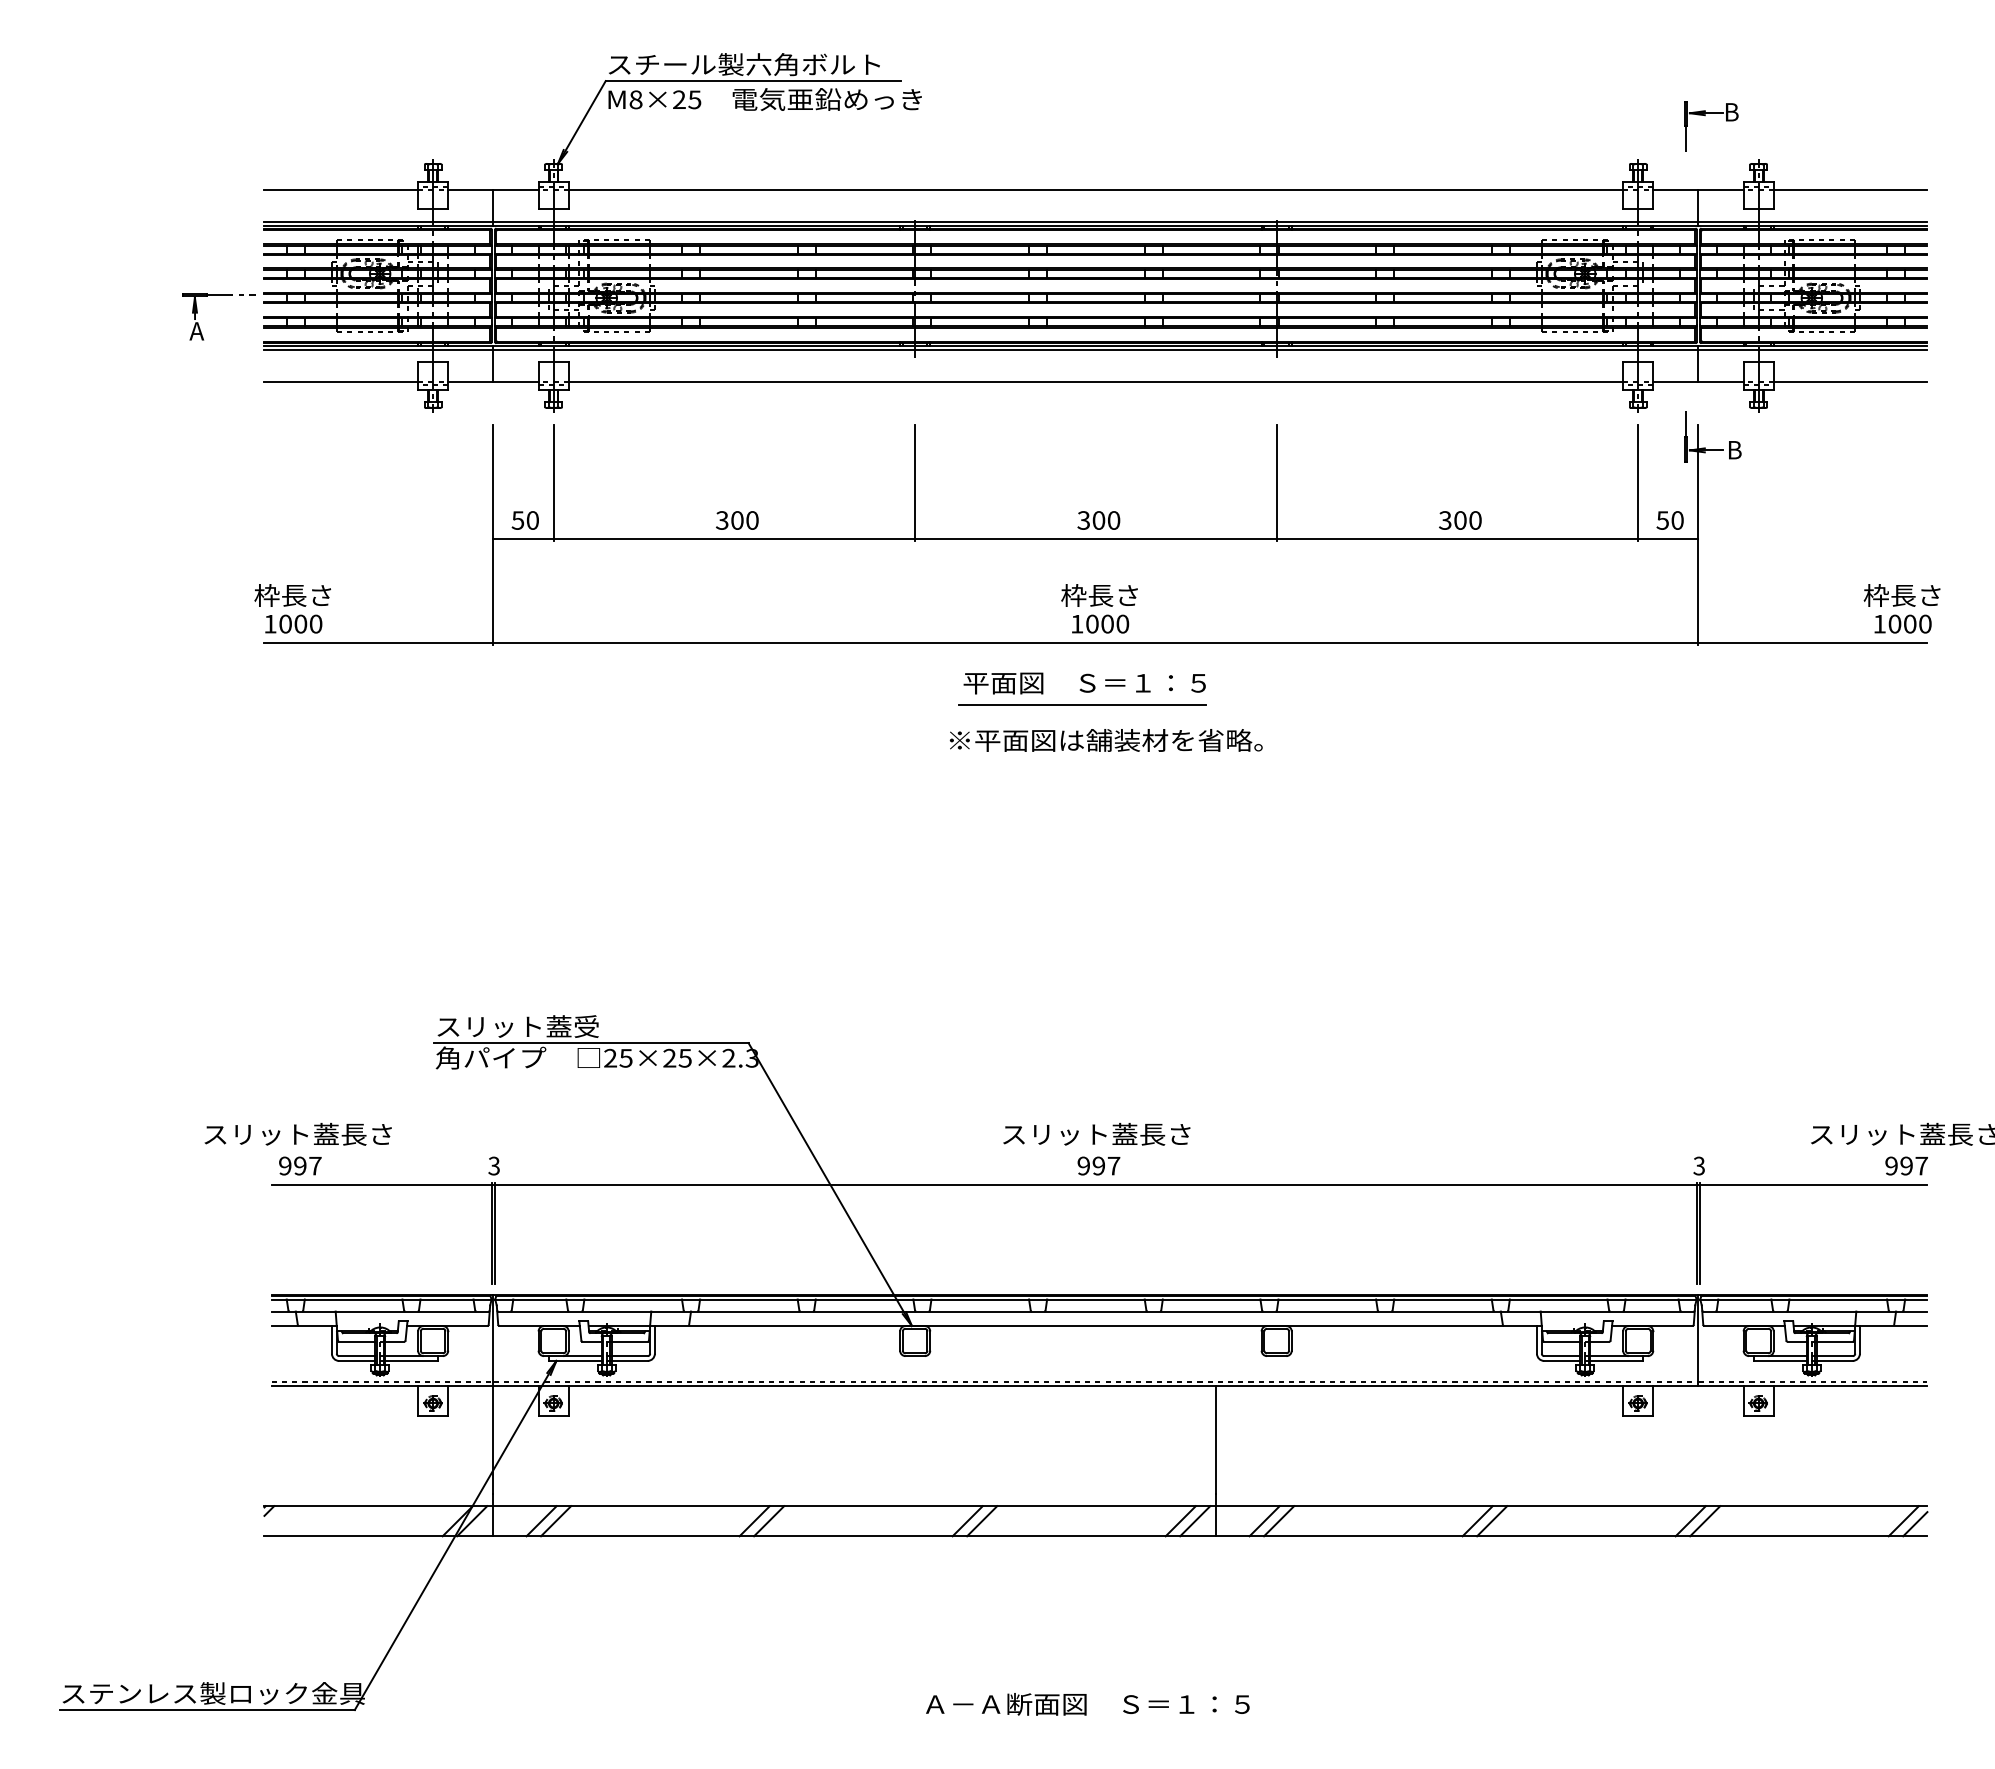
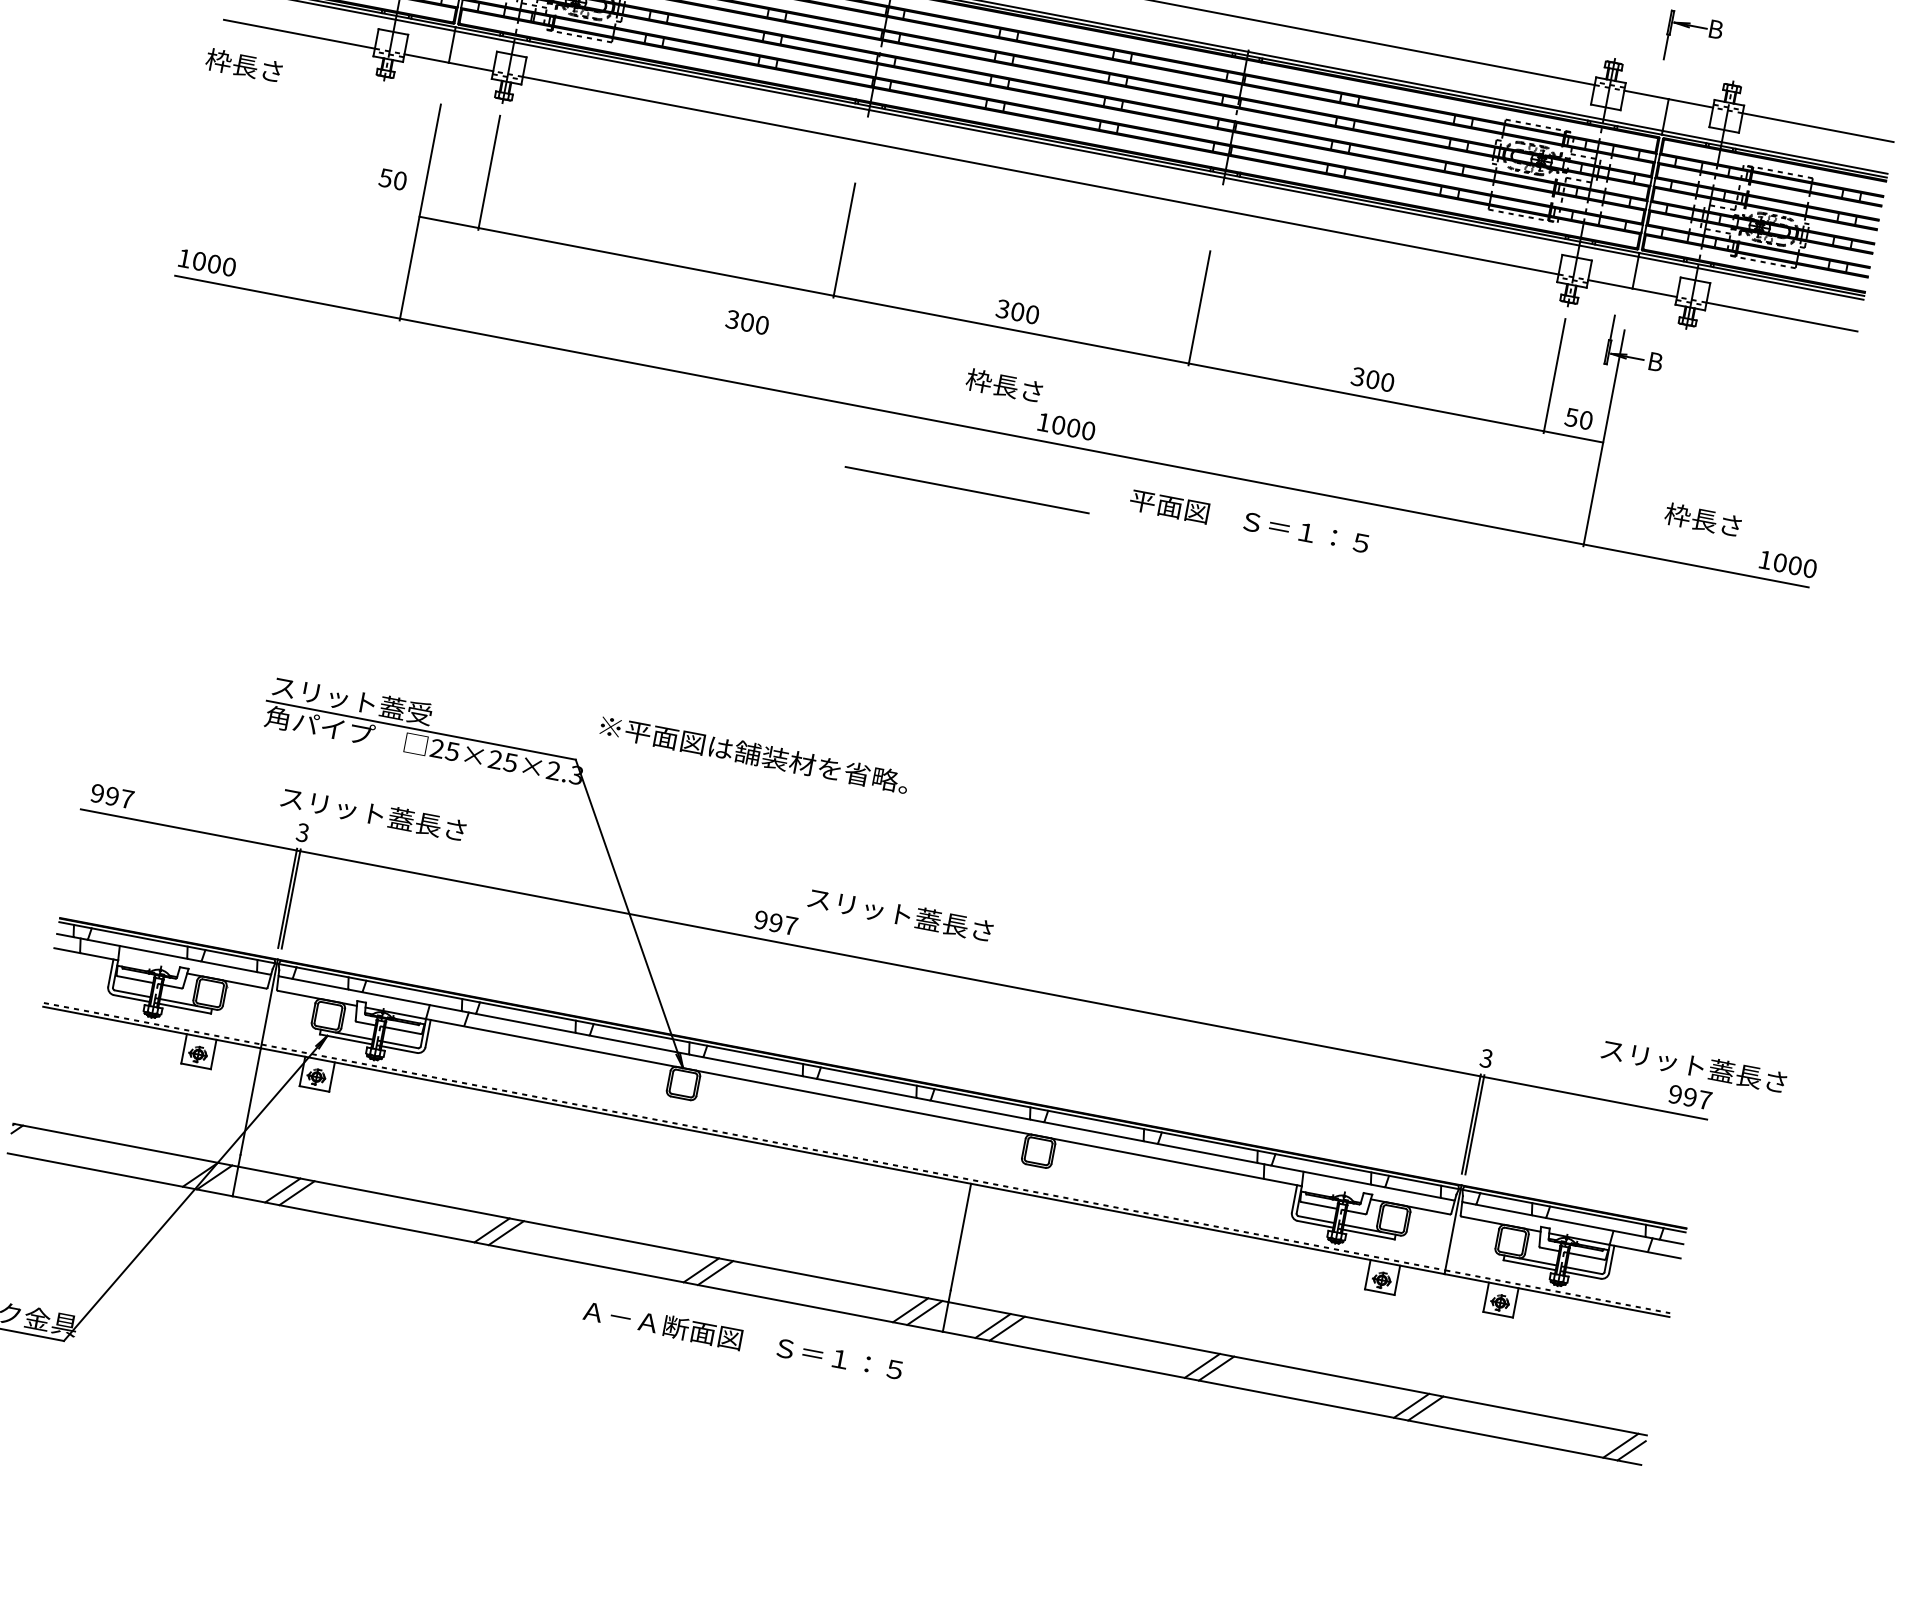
text: (524, 520) -> (392, 179), moved
text: (737, 520) -> (747, 322), moved
text: (292, 595) -> (243, 65), moved
text: (1901, 595) -> (1702, 519), moved
text: (1100, 623) -> (1066, 426), moved
text: (1084, 683) -> (1249, 521), moved
text: (1105, 740) -> (753, 754), moved
text: (297, 1134) -> (372, 813), moved
text: (1098, 1165) -> (775, 922), moved
text: (1087, 1704) -> (742, 1340), moved

